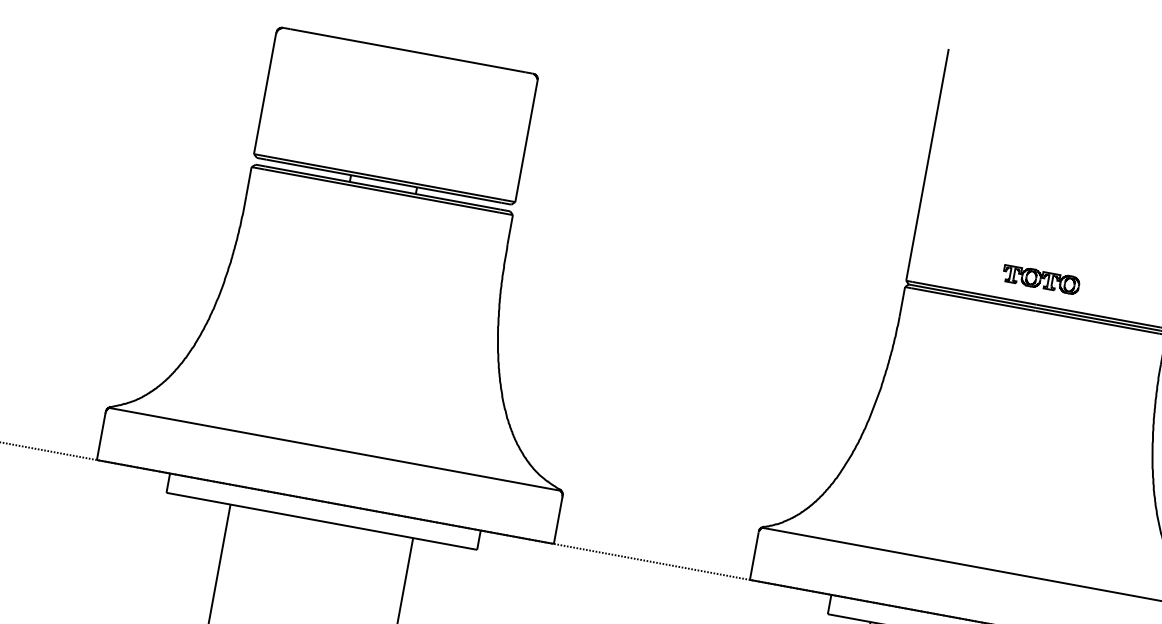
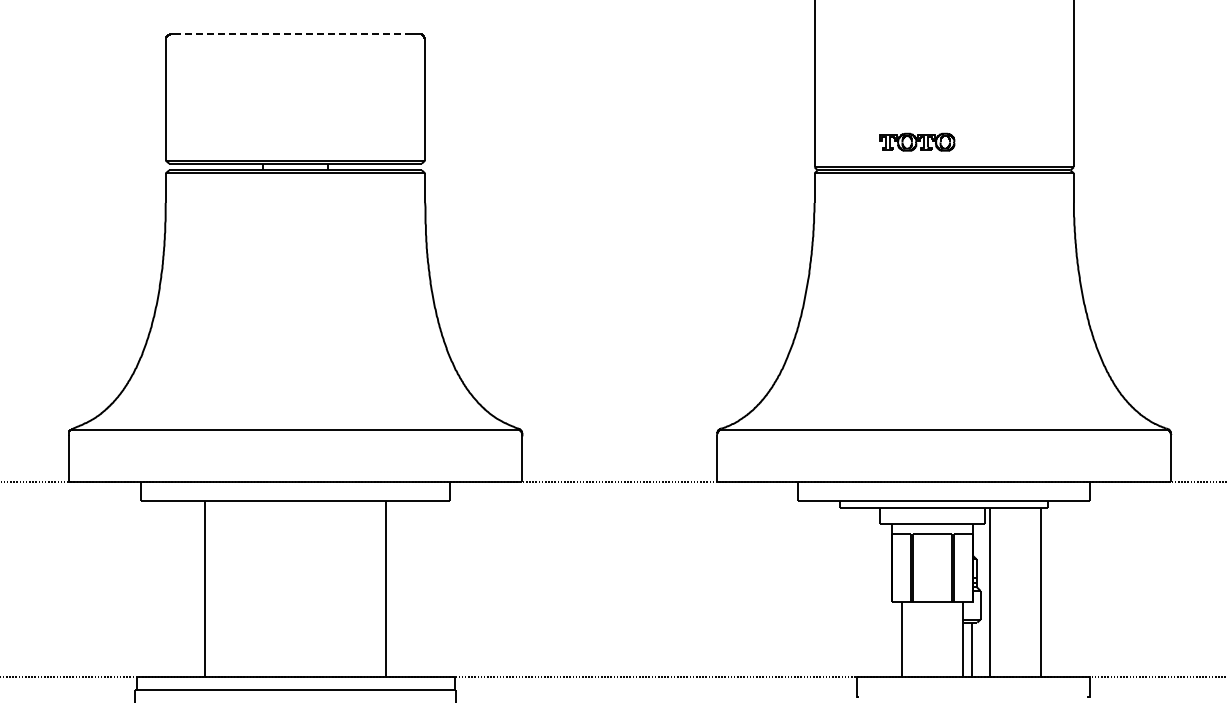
line: (408, 51) -> (295, 34), solid -> dashed
part: (1041, 278) -> (917, 141), moved

